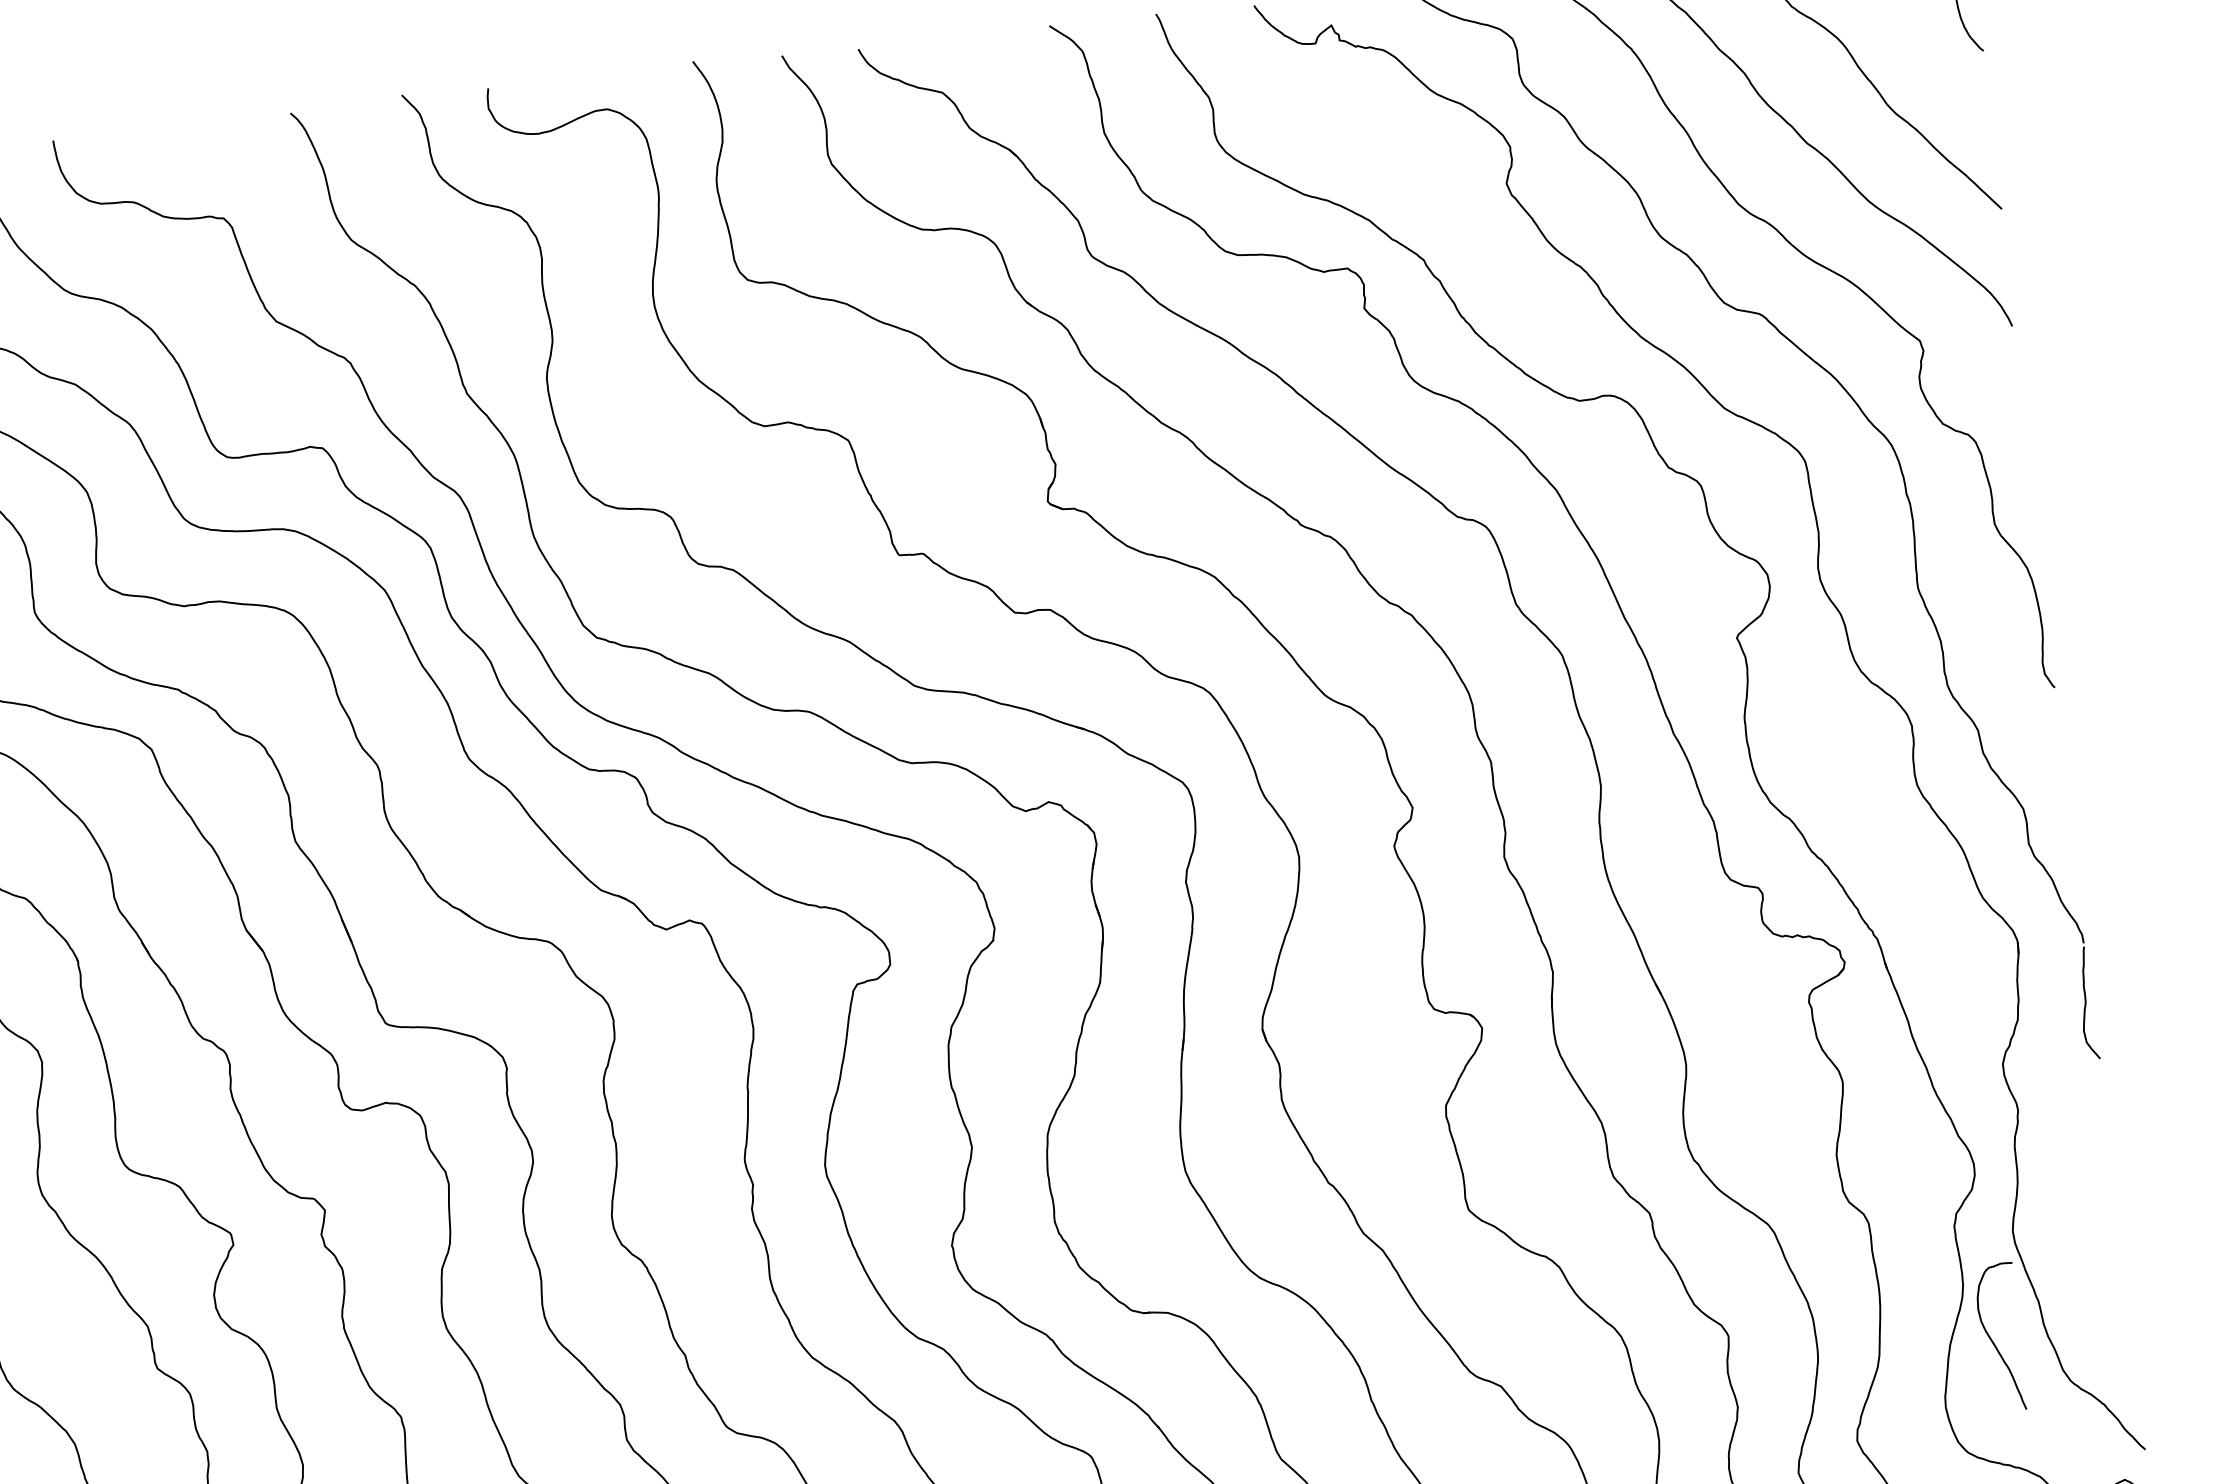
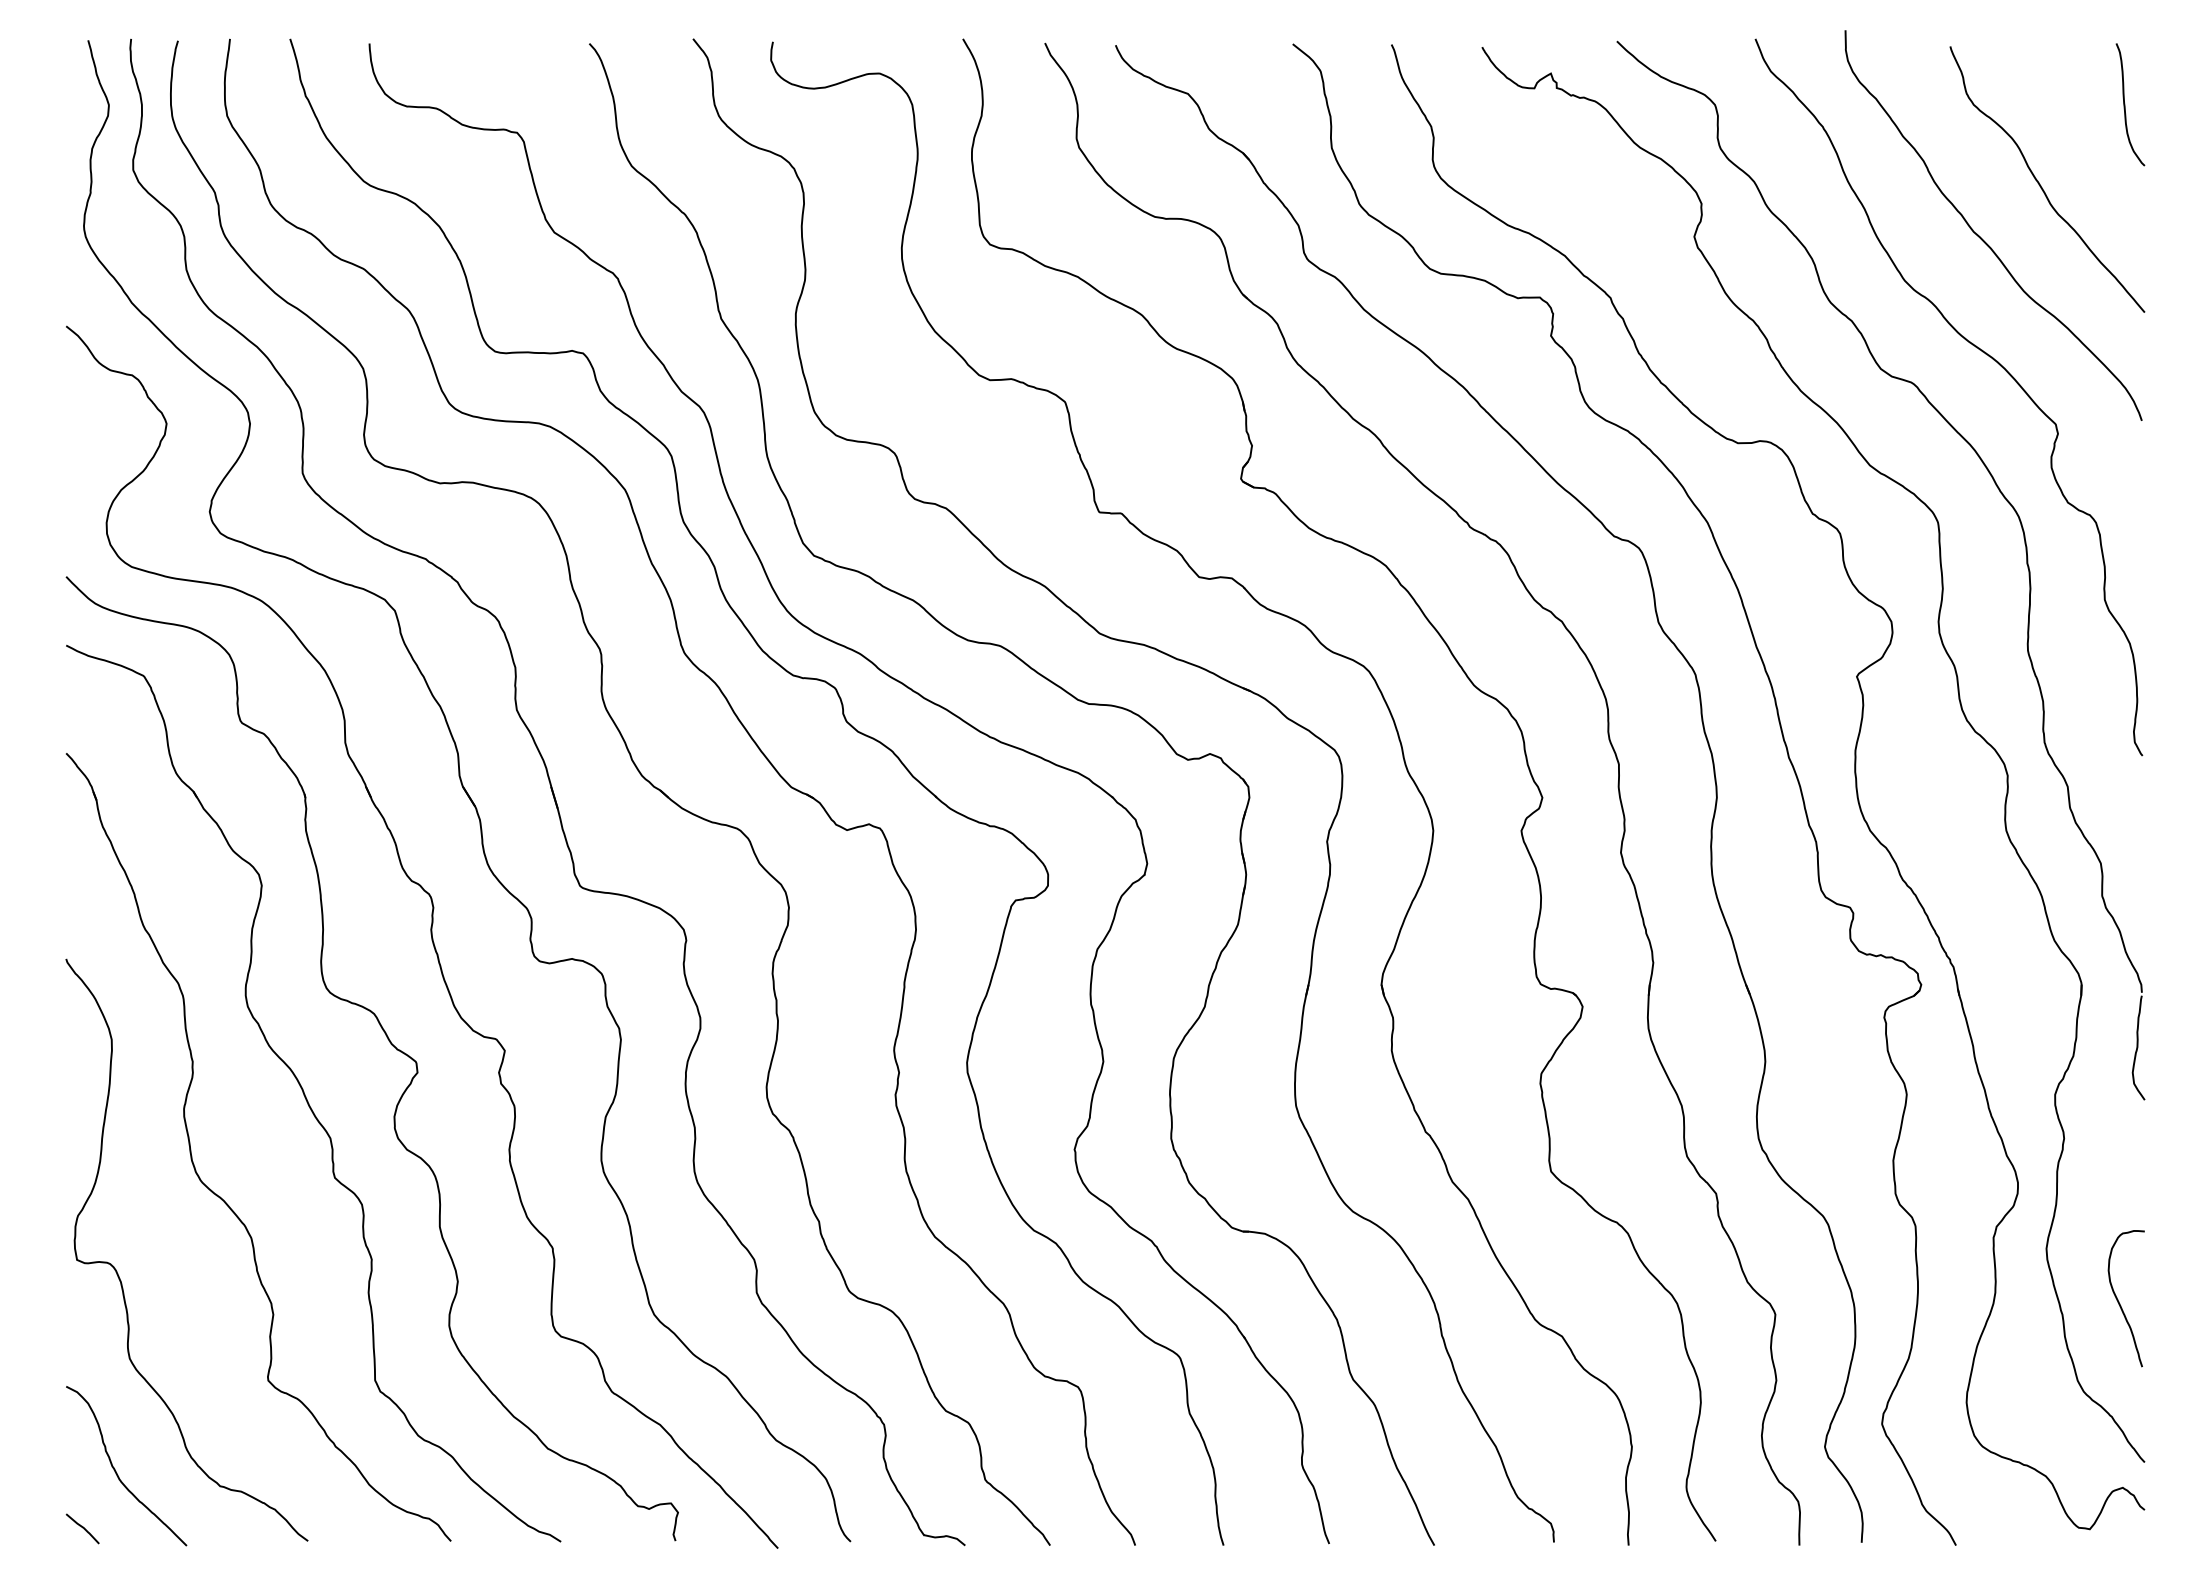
curve: (1993, 1341) -> (2119, 1301), moved

